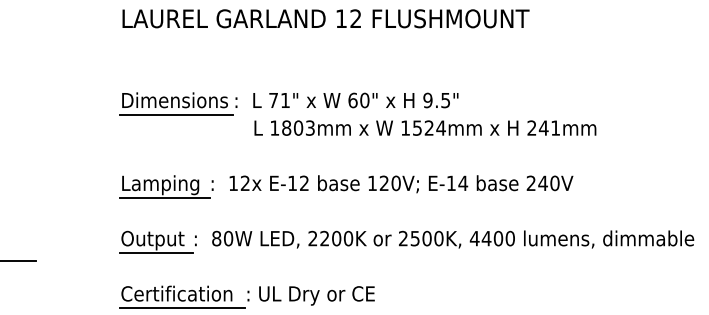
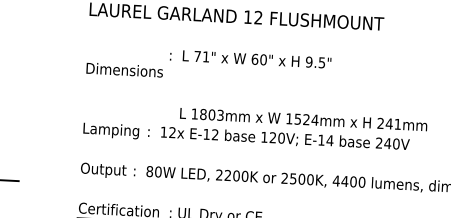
text: (346, 100) -> (250, 59), moved
line: (176, 114) -> (125, 80), removed
text: (425, 127) -> (303, 119), moved
line: (164, 197) -> (113, 139), removed
line: (156, 252) -> (105, 179), removed

